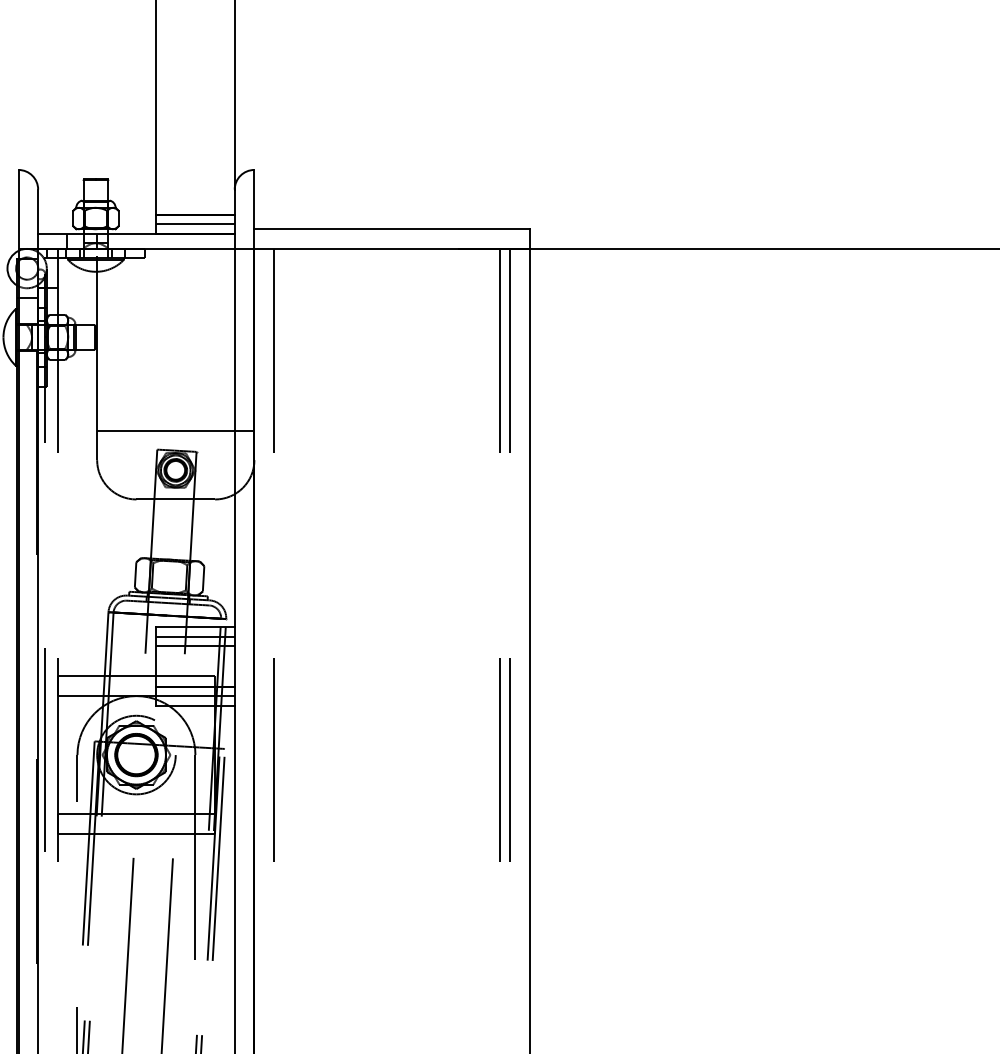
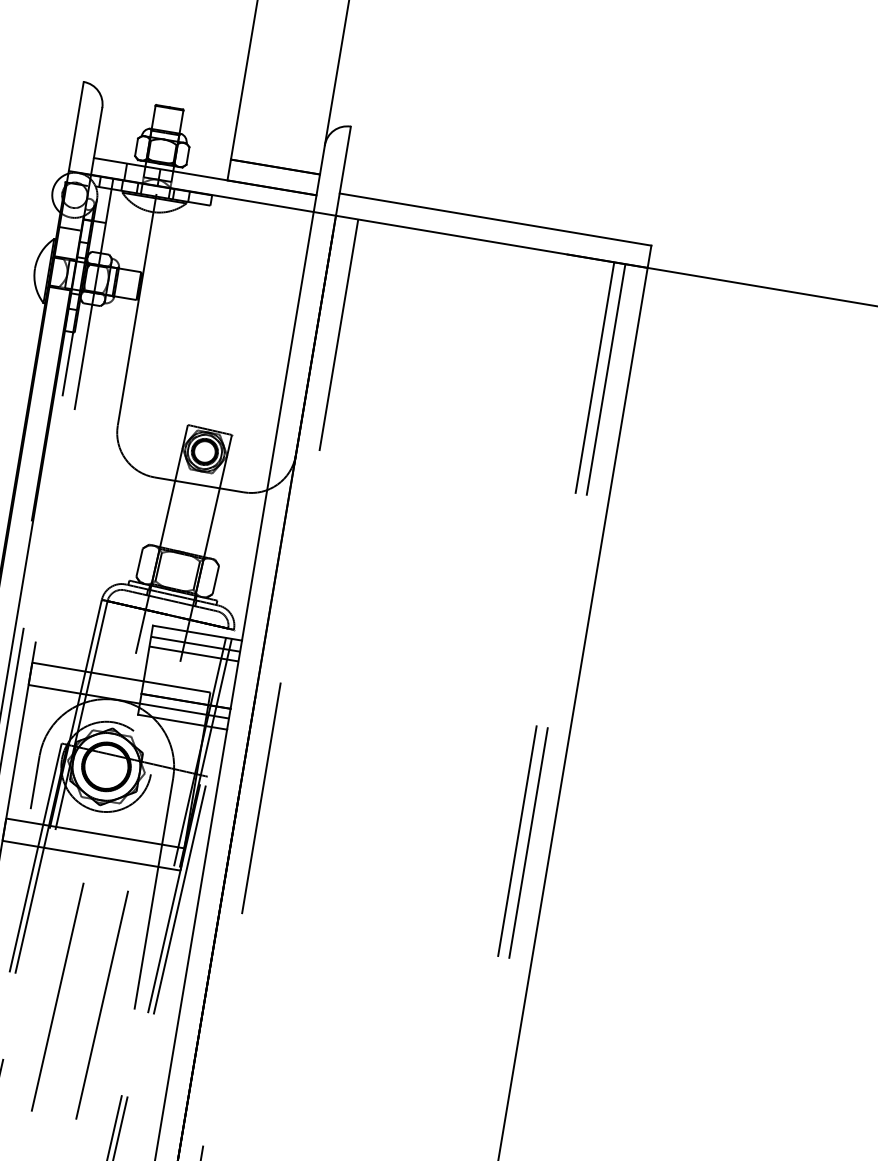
line: (195, 224) -> (273, 177), removed
line: (175, 430) -> (212, 406), removed

